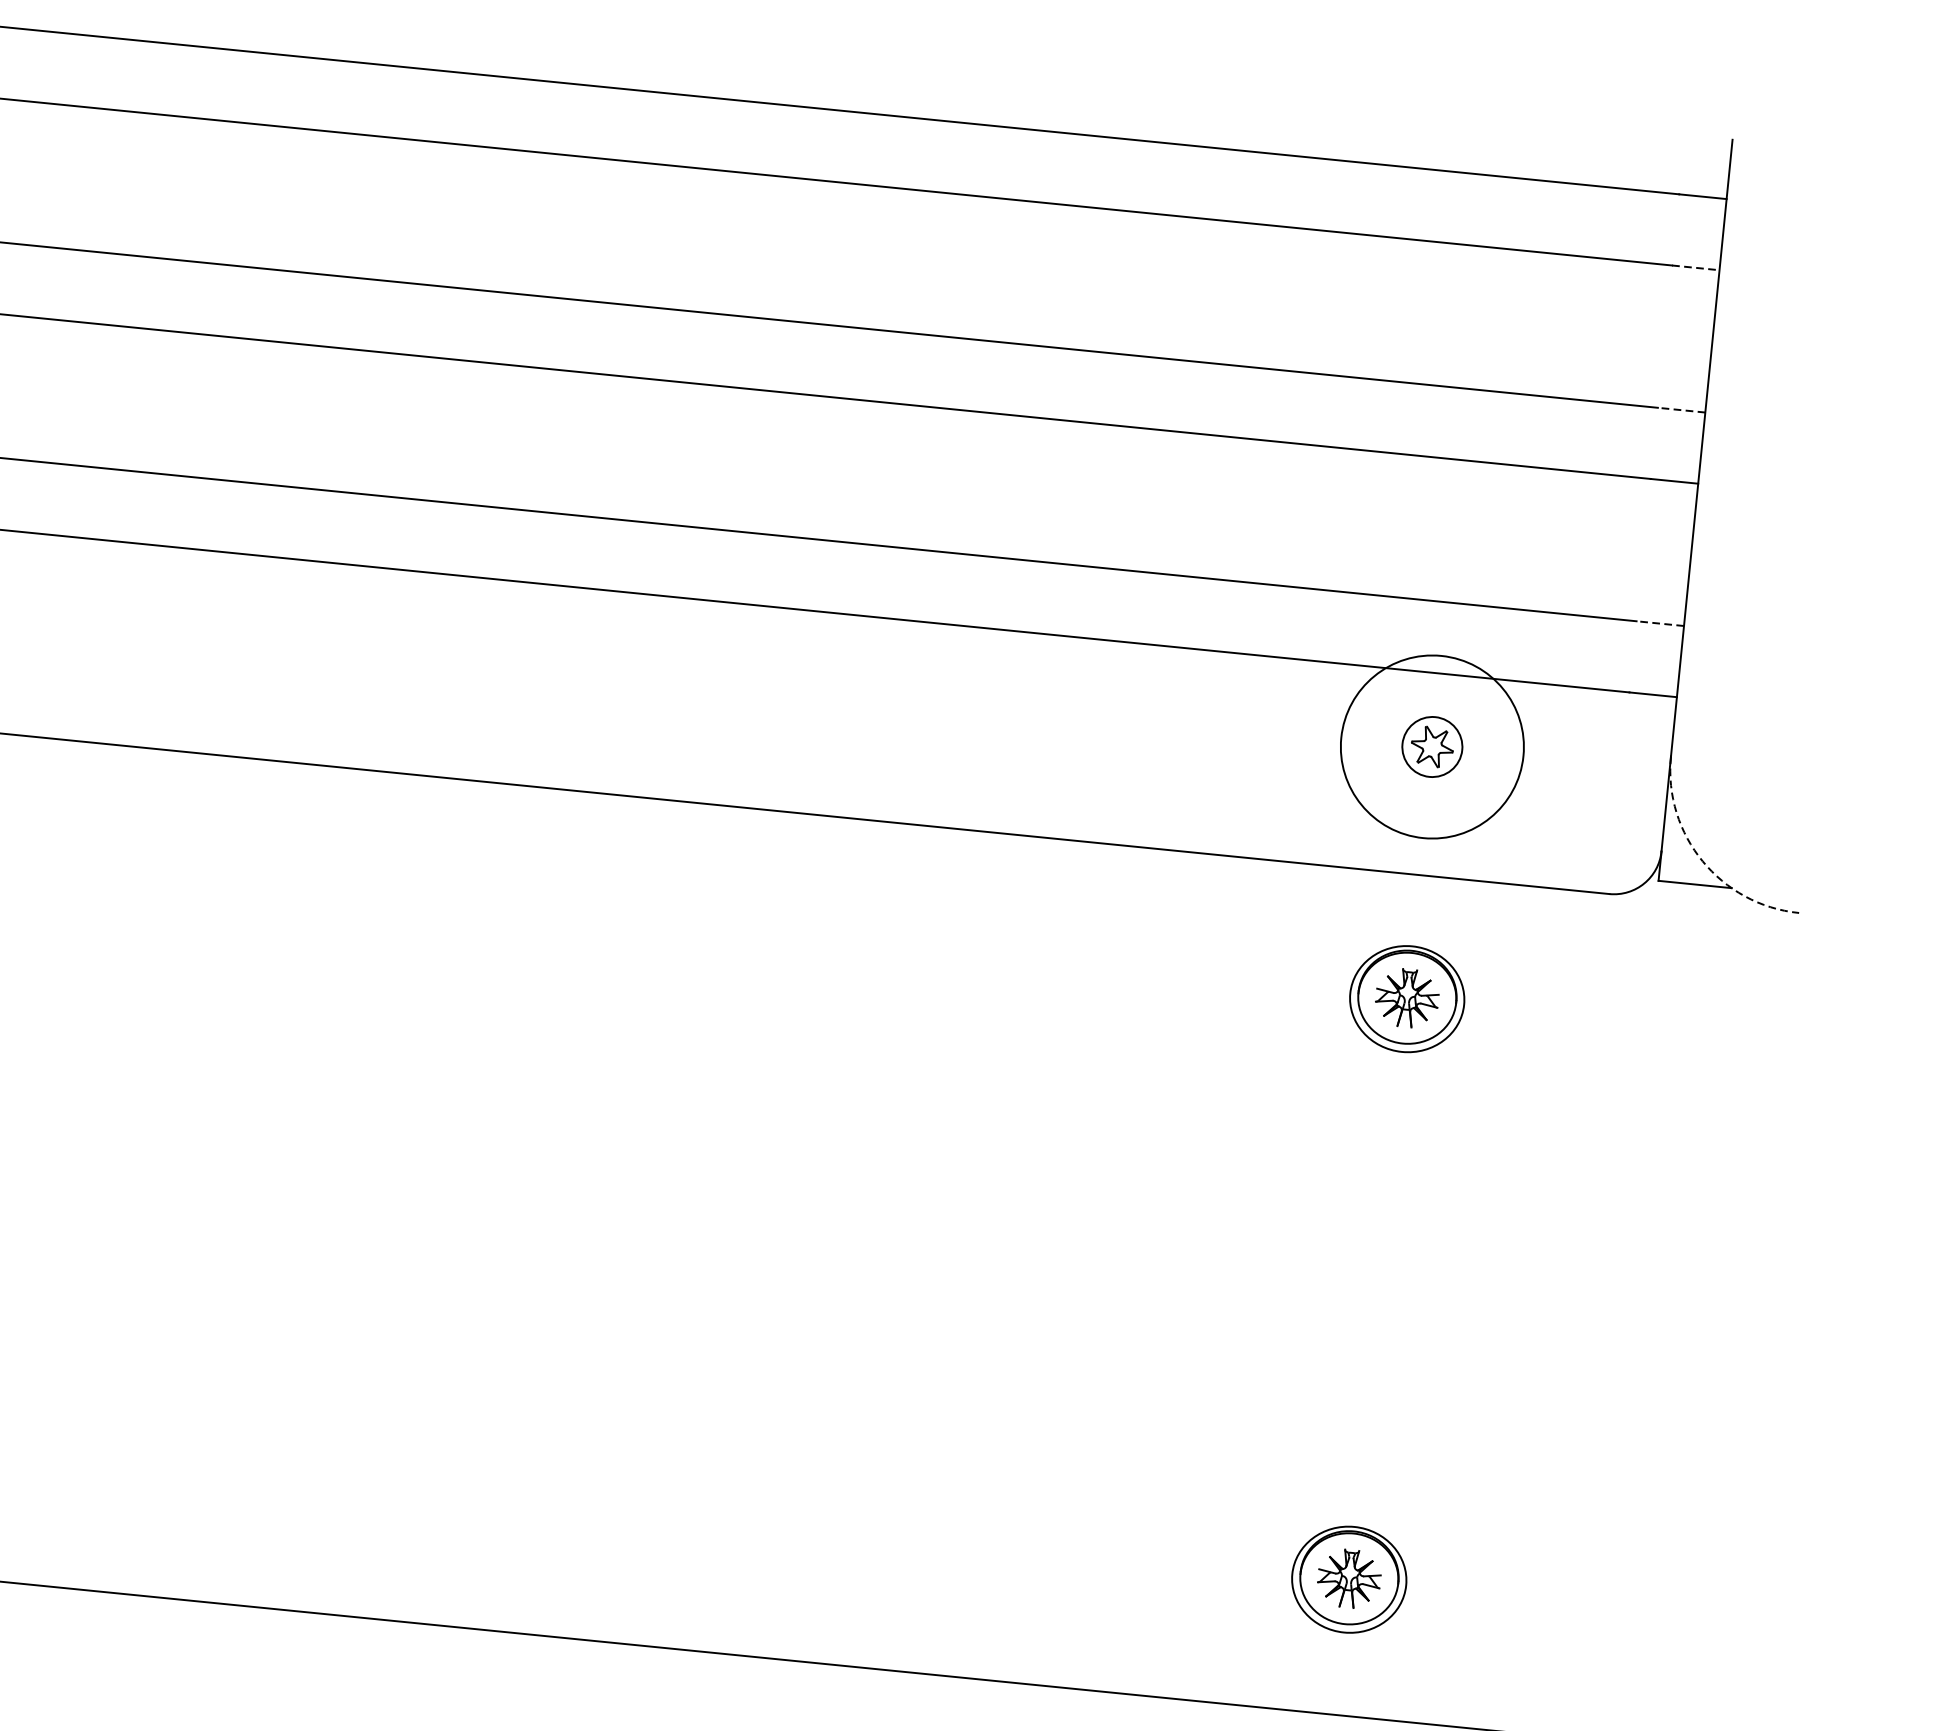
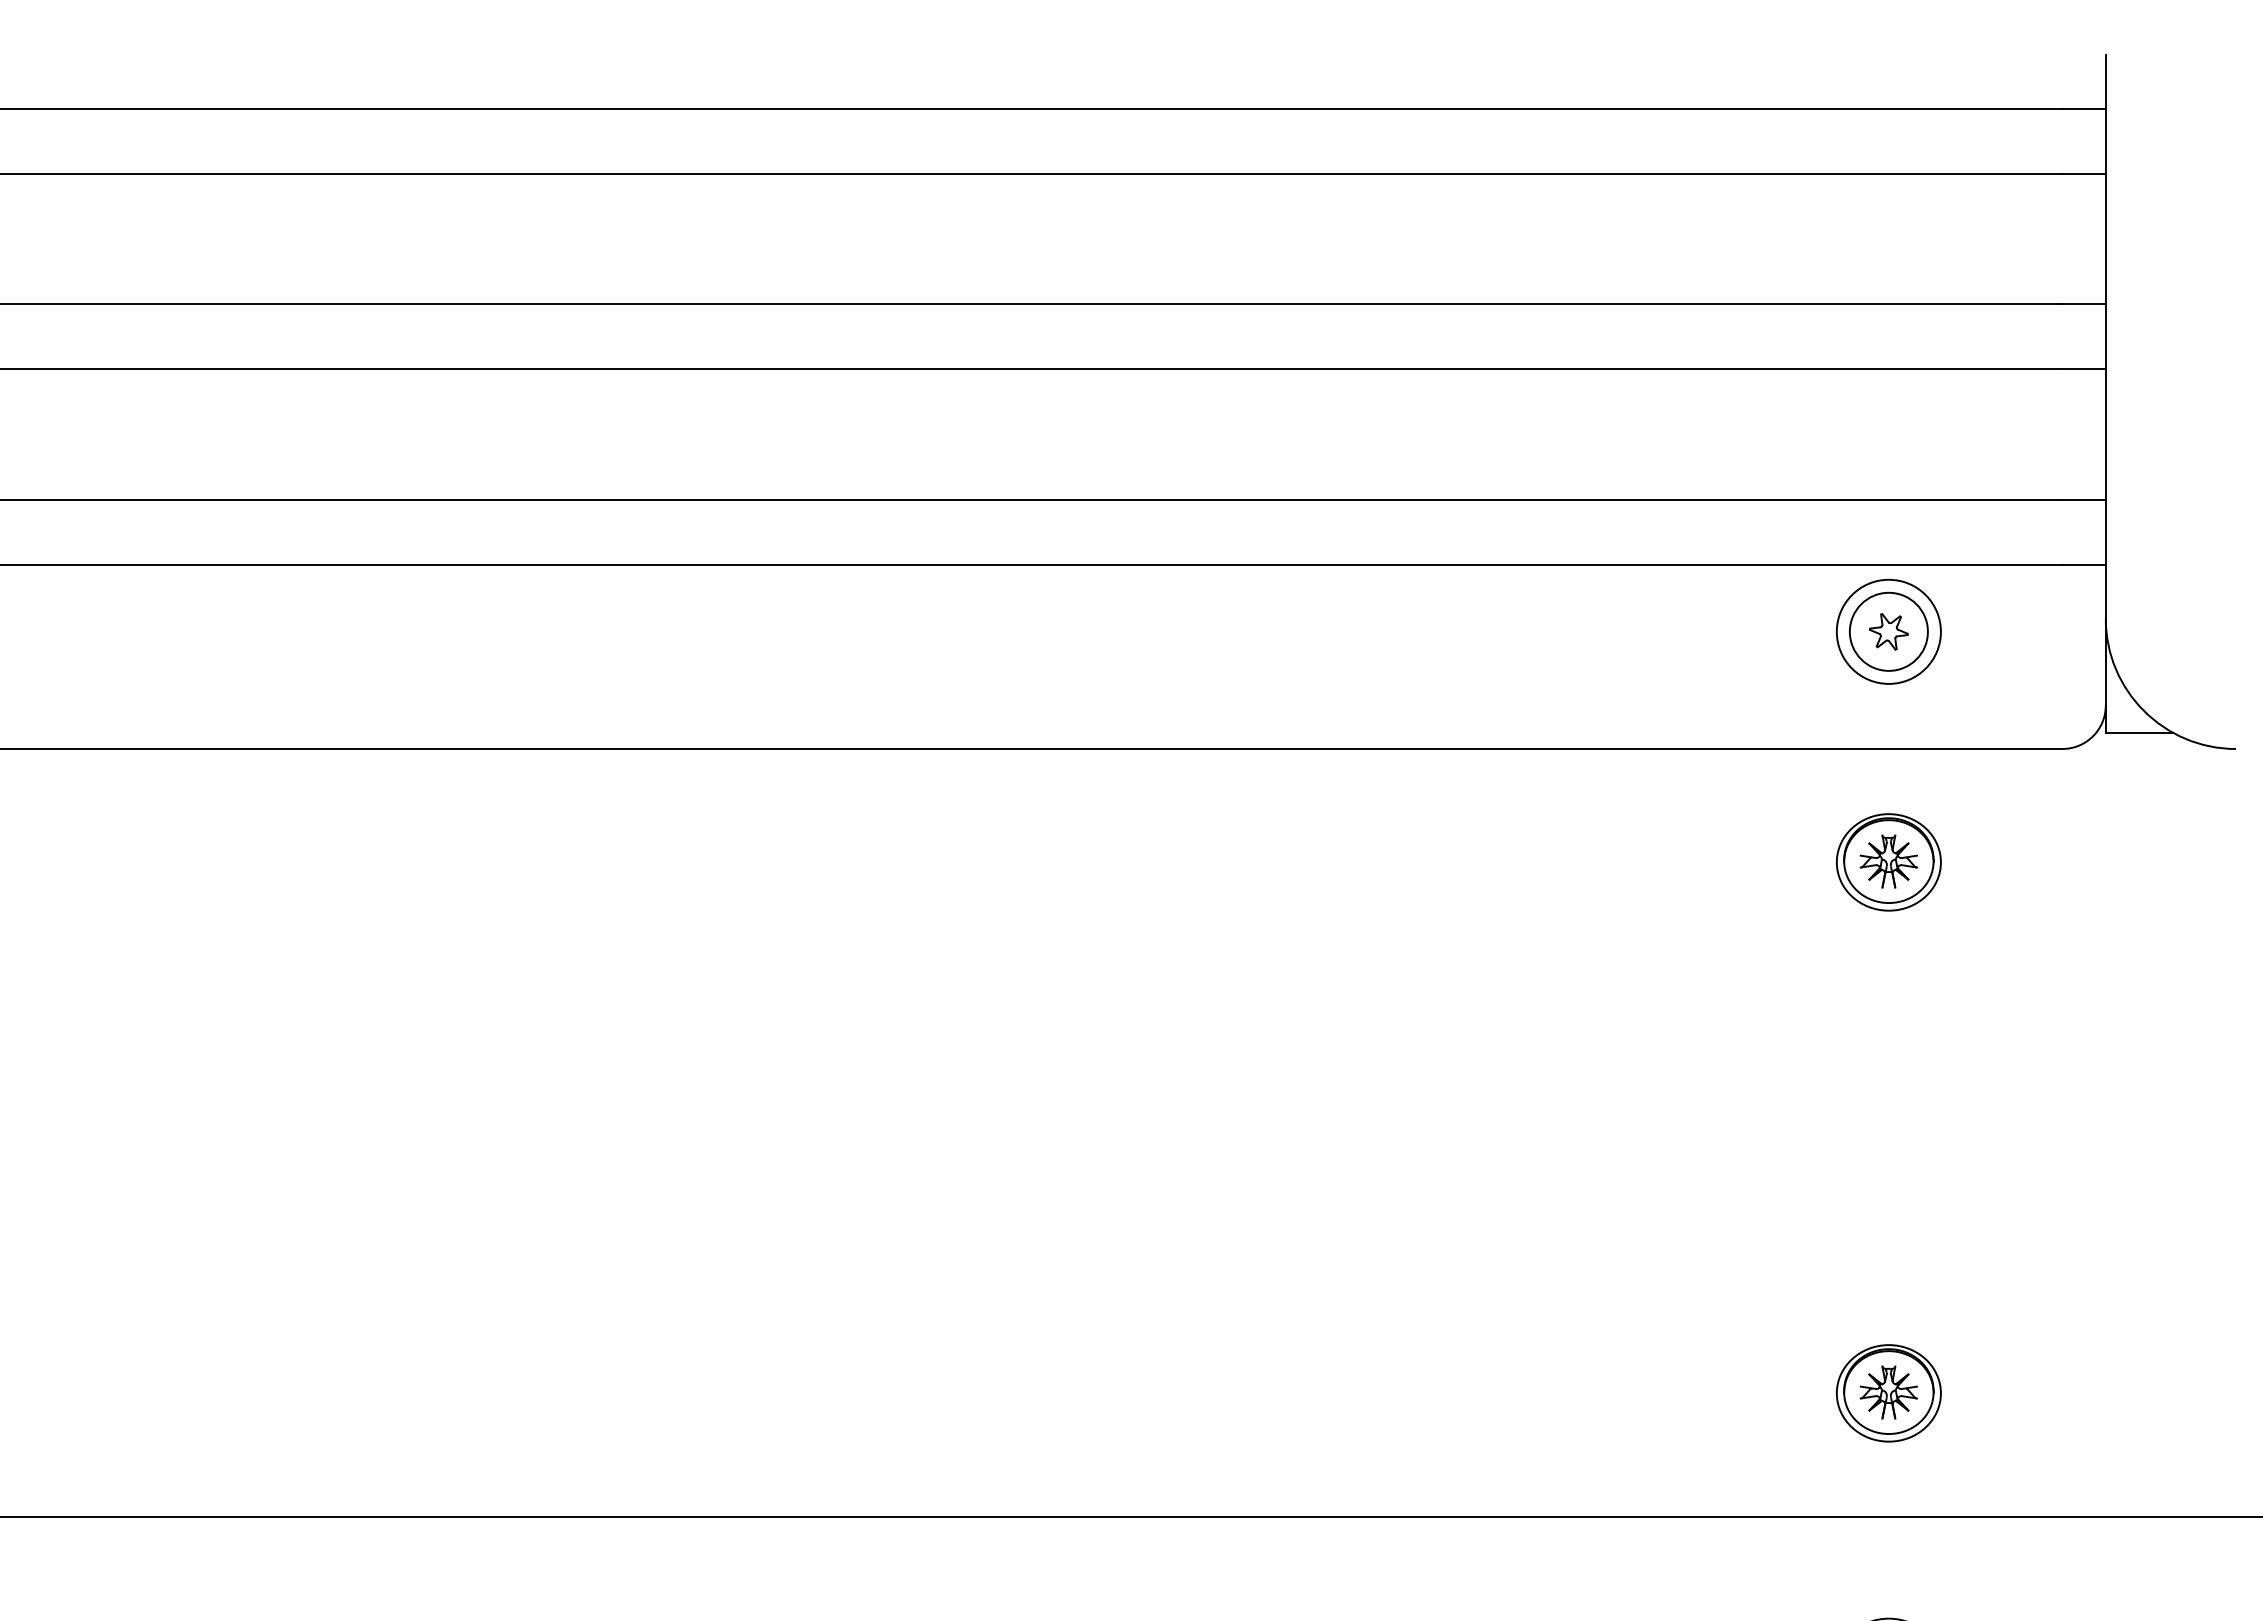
line: (1696, 268) -> (2084, 174), dashed -> solid
line: (1682, 410) -> (2084, 304), dashed -> solid
line: (1660, 623) -> (2084, 499), dashed -> solid
circle: (1432, 746) -> (1888, 631), size x0.62
circle: (1432, 746) -> (1888, 631), size x1.43
arc: (1702, 860) -> (2143, 710), dashed -> solid

